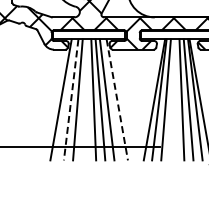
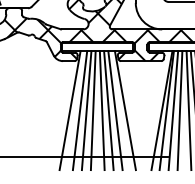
line: (71, 99) -> (80, 110), dashed -> solid
line: (84, 99) -> (93, 110), added
line: (172, 99) -> (179, 110), added
line: (117, 100) -> (125, 111), dashed -> solid

